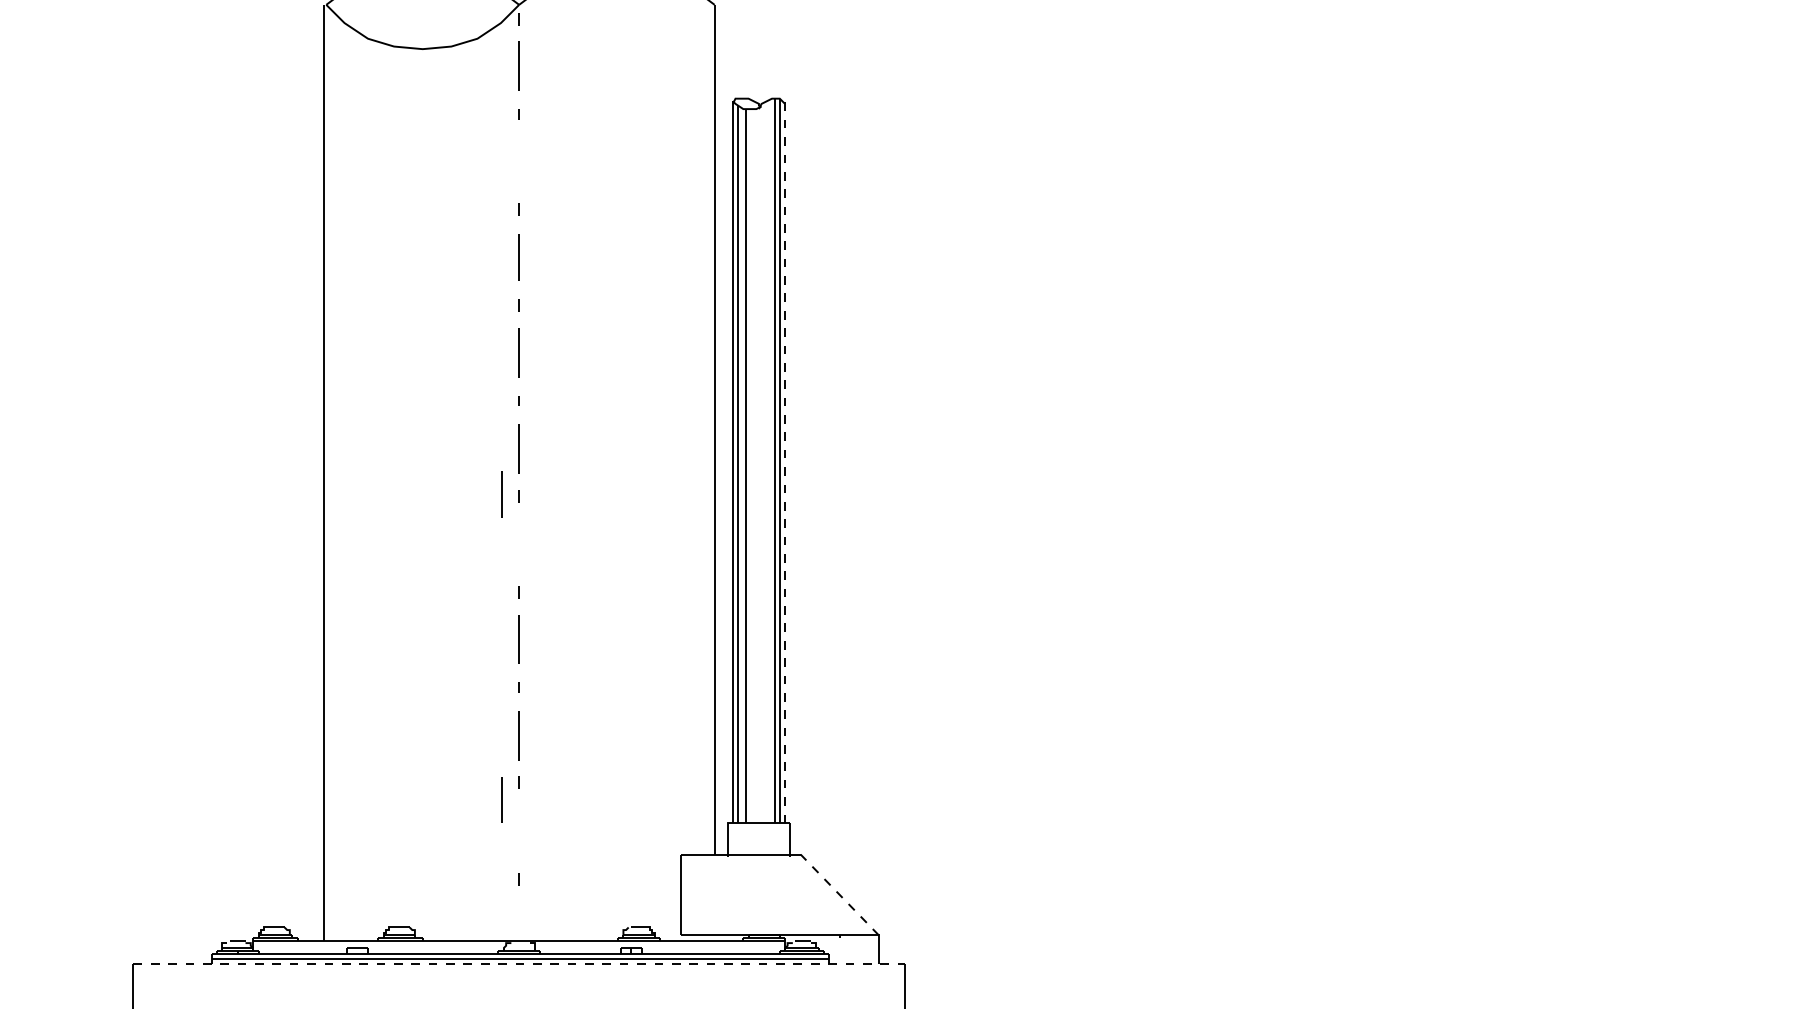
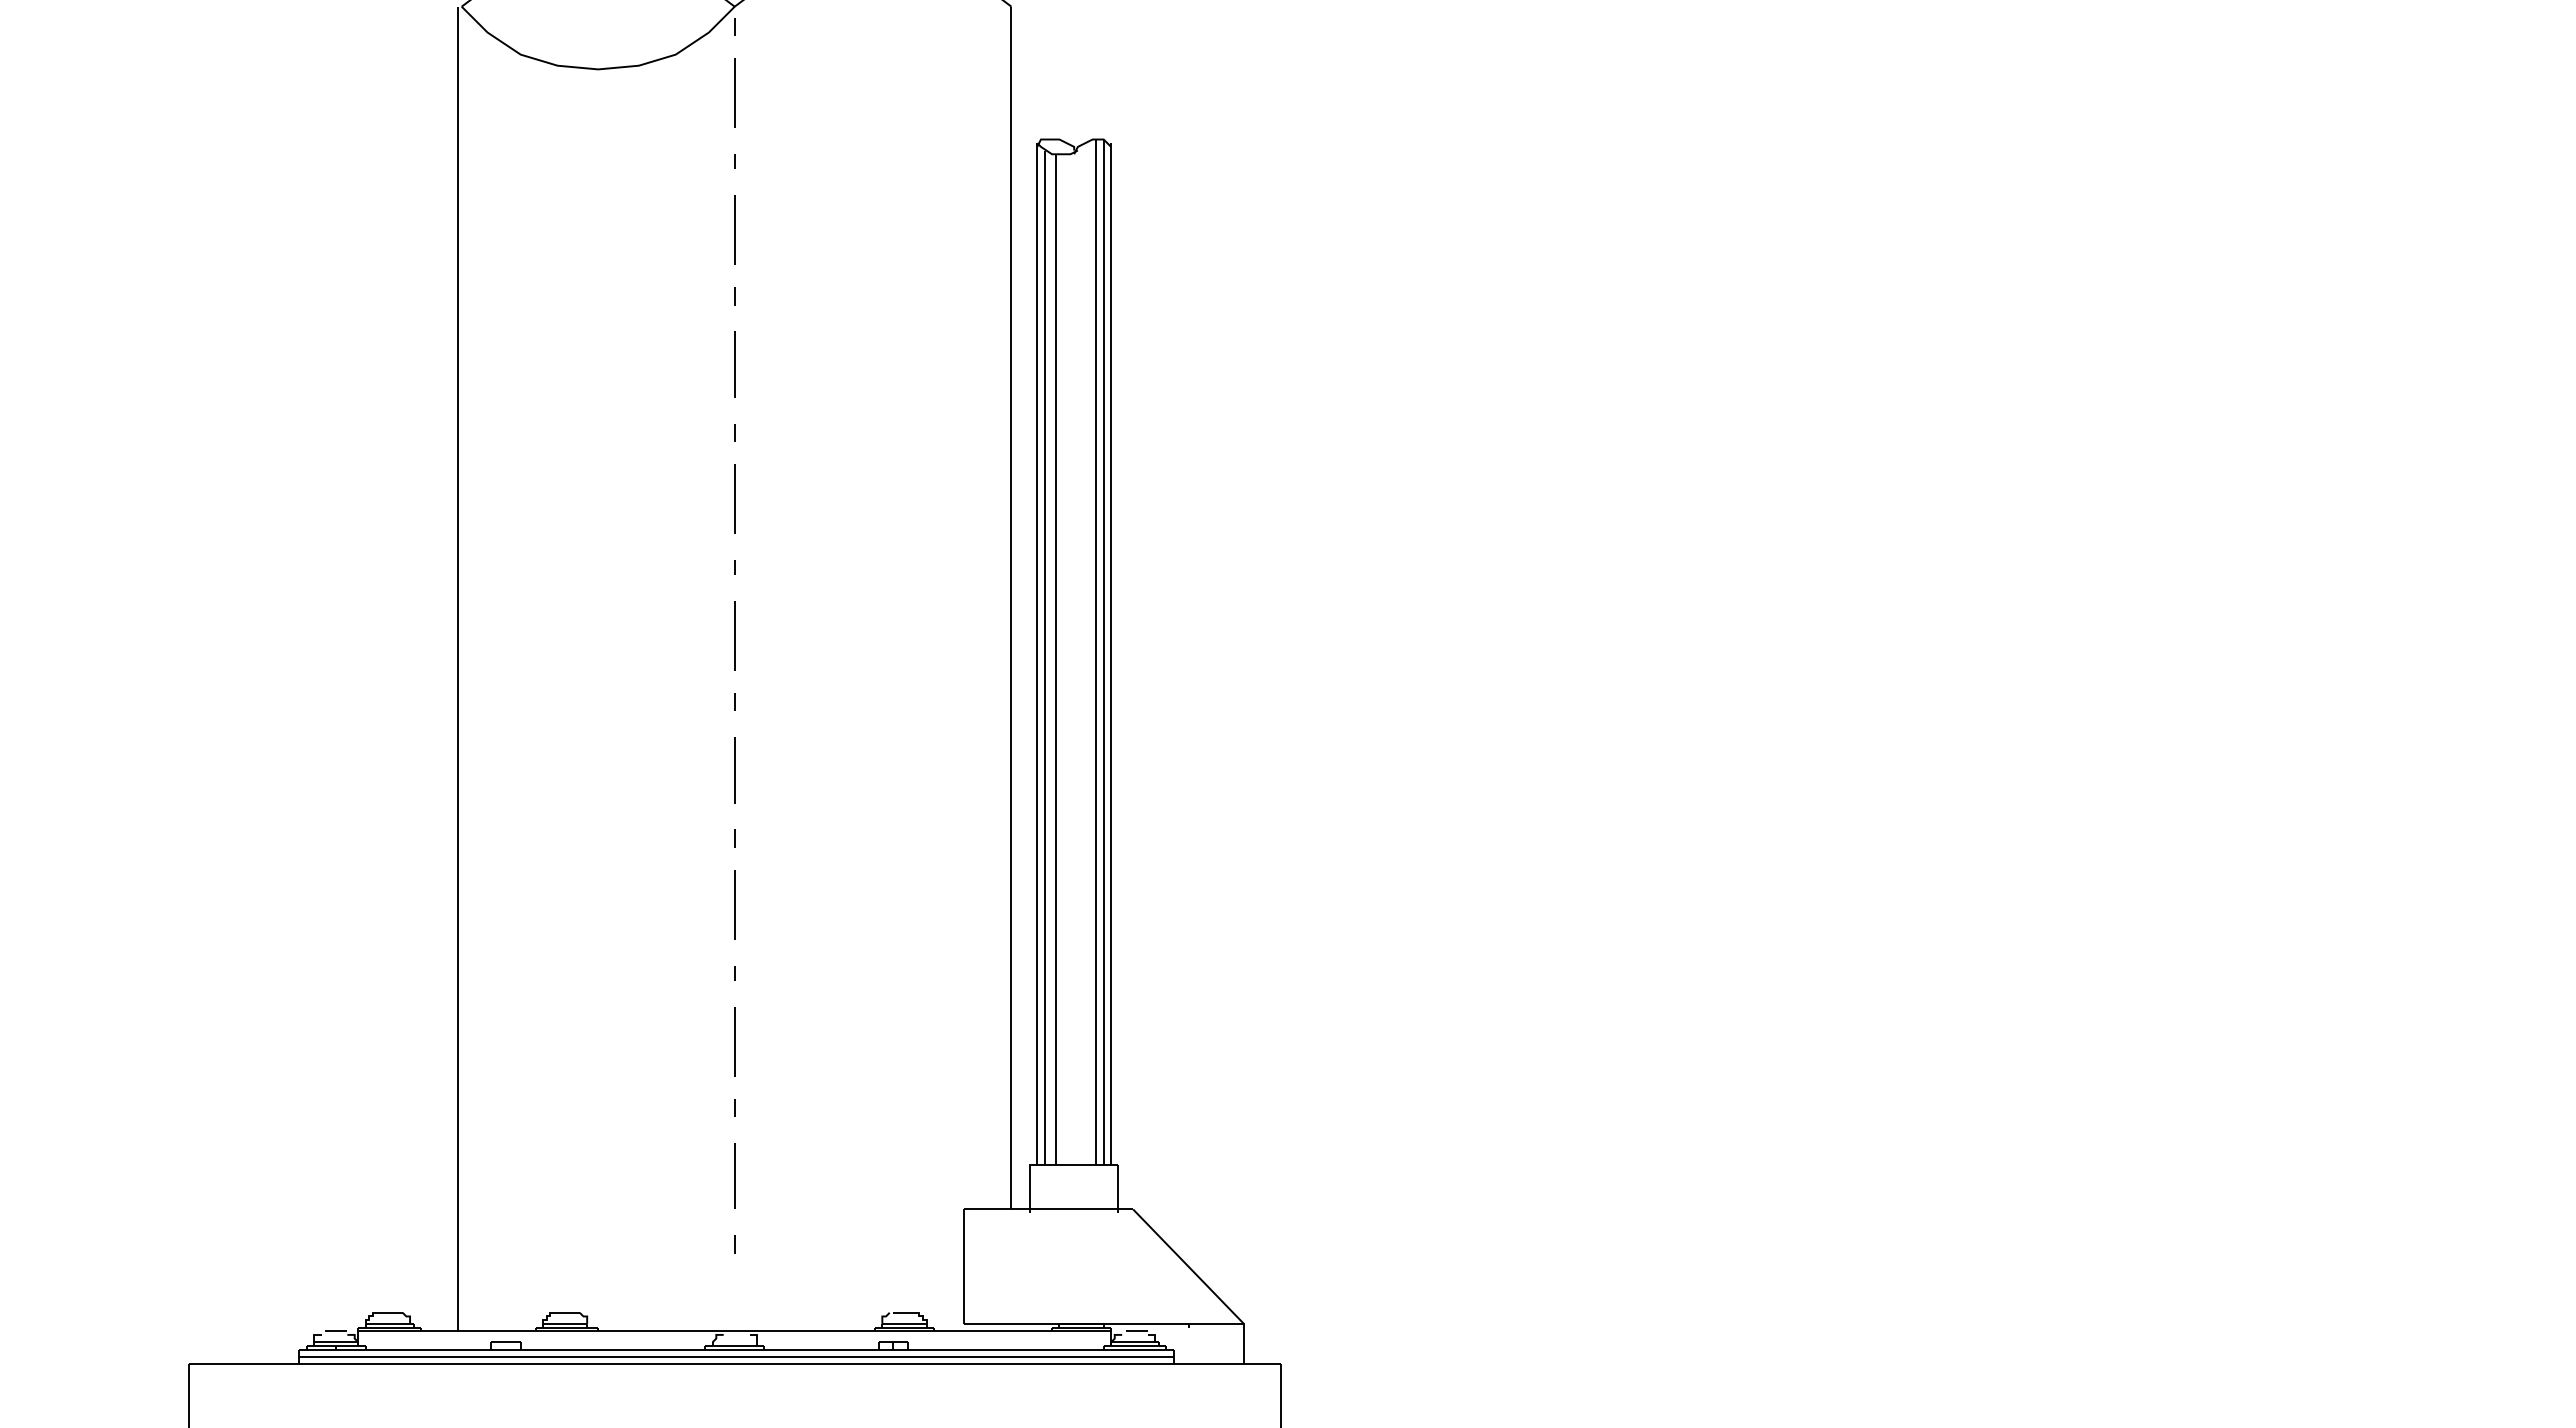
line: (519, 162) -> (734, 229), added
line: (785, 462) -> (1111, 654), dashed -> solid
line: (502, 494) -> (734, 770), moved
line: (502, 799) -> (734, 1175), moved
line: (839, 894) -> (1188, 1266), dashed -> solid
line: (519, 964) -> (735, 1364), dashed -> solid

